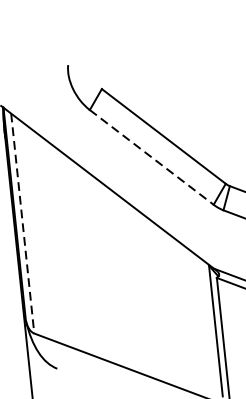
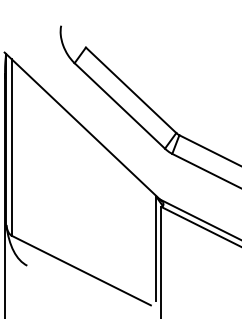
line: (152, 157) -> (120, 106), dashed -> solid
line: (22, 224) -> (11, 148), dashed -> solid

